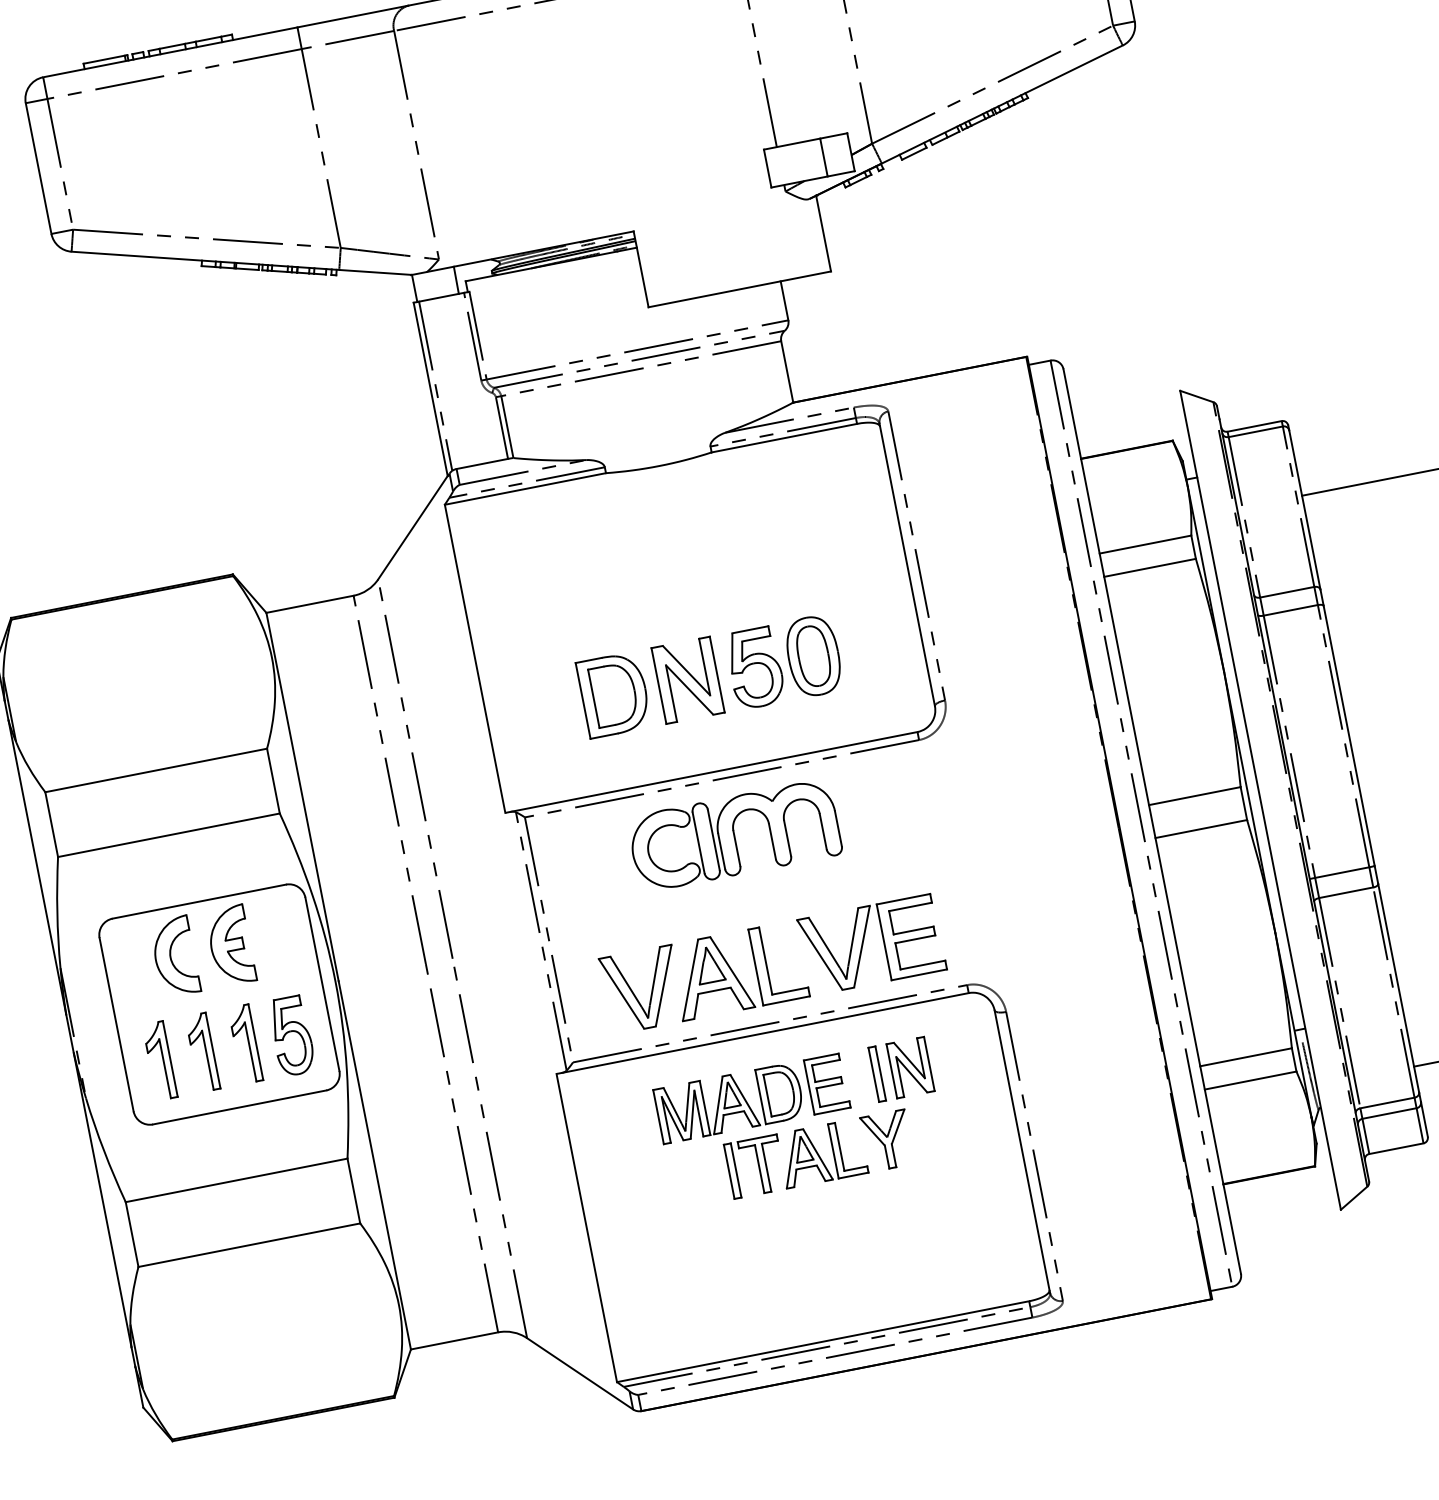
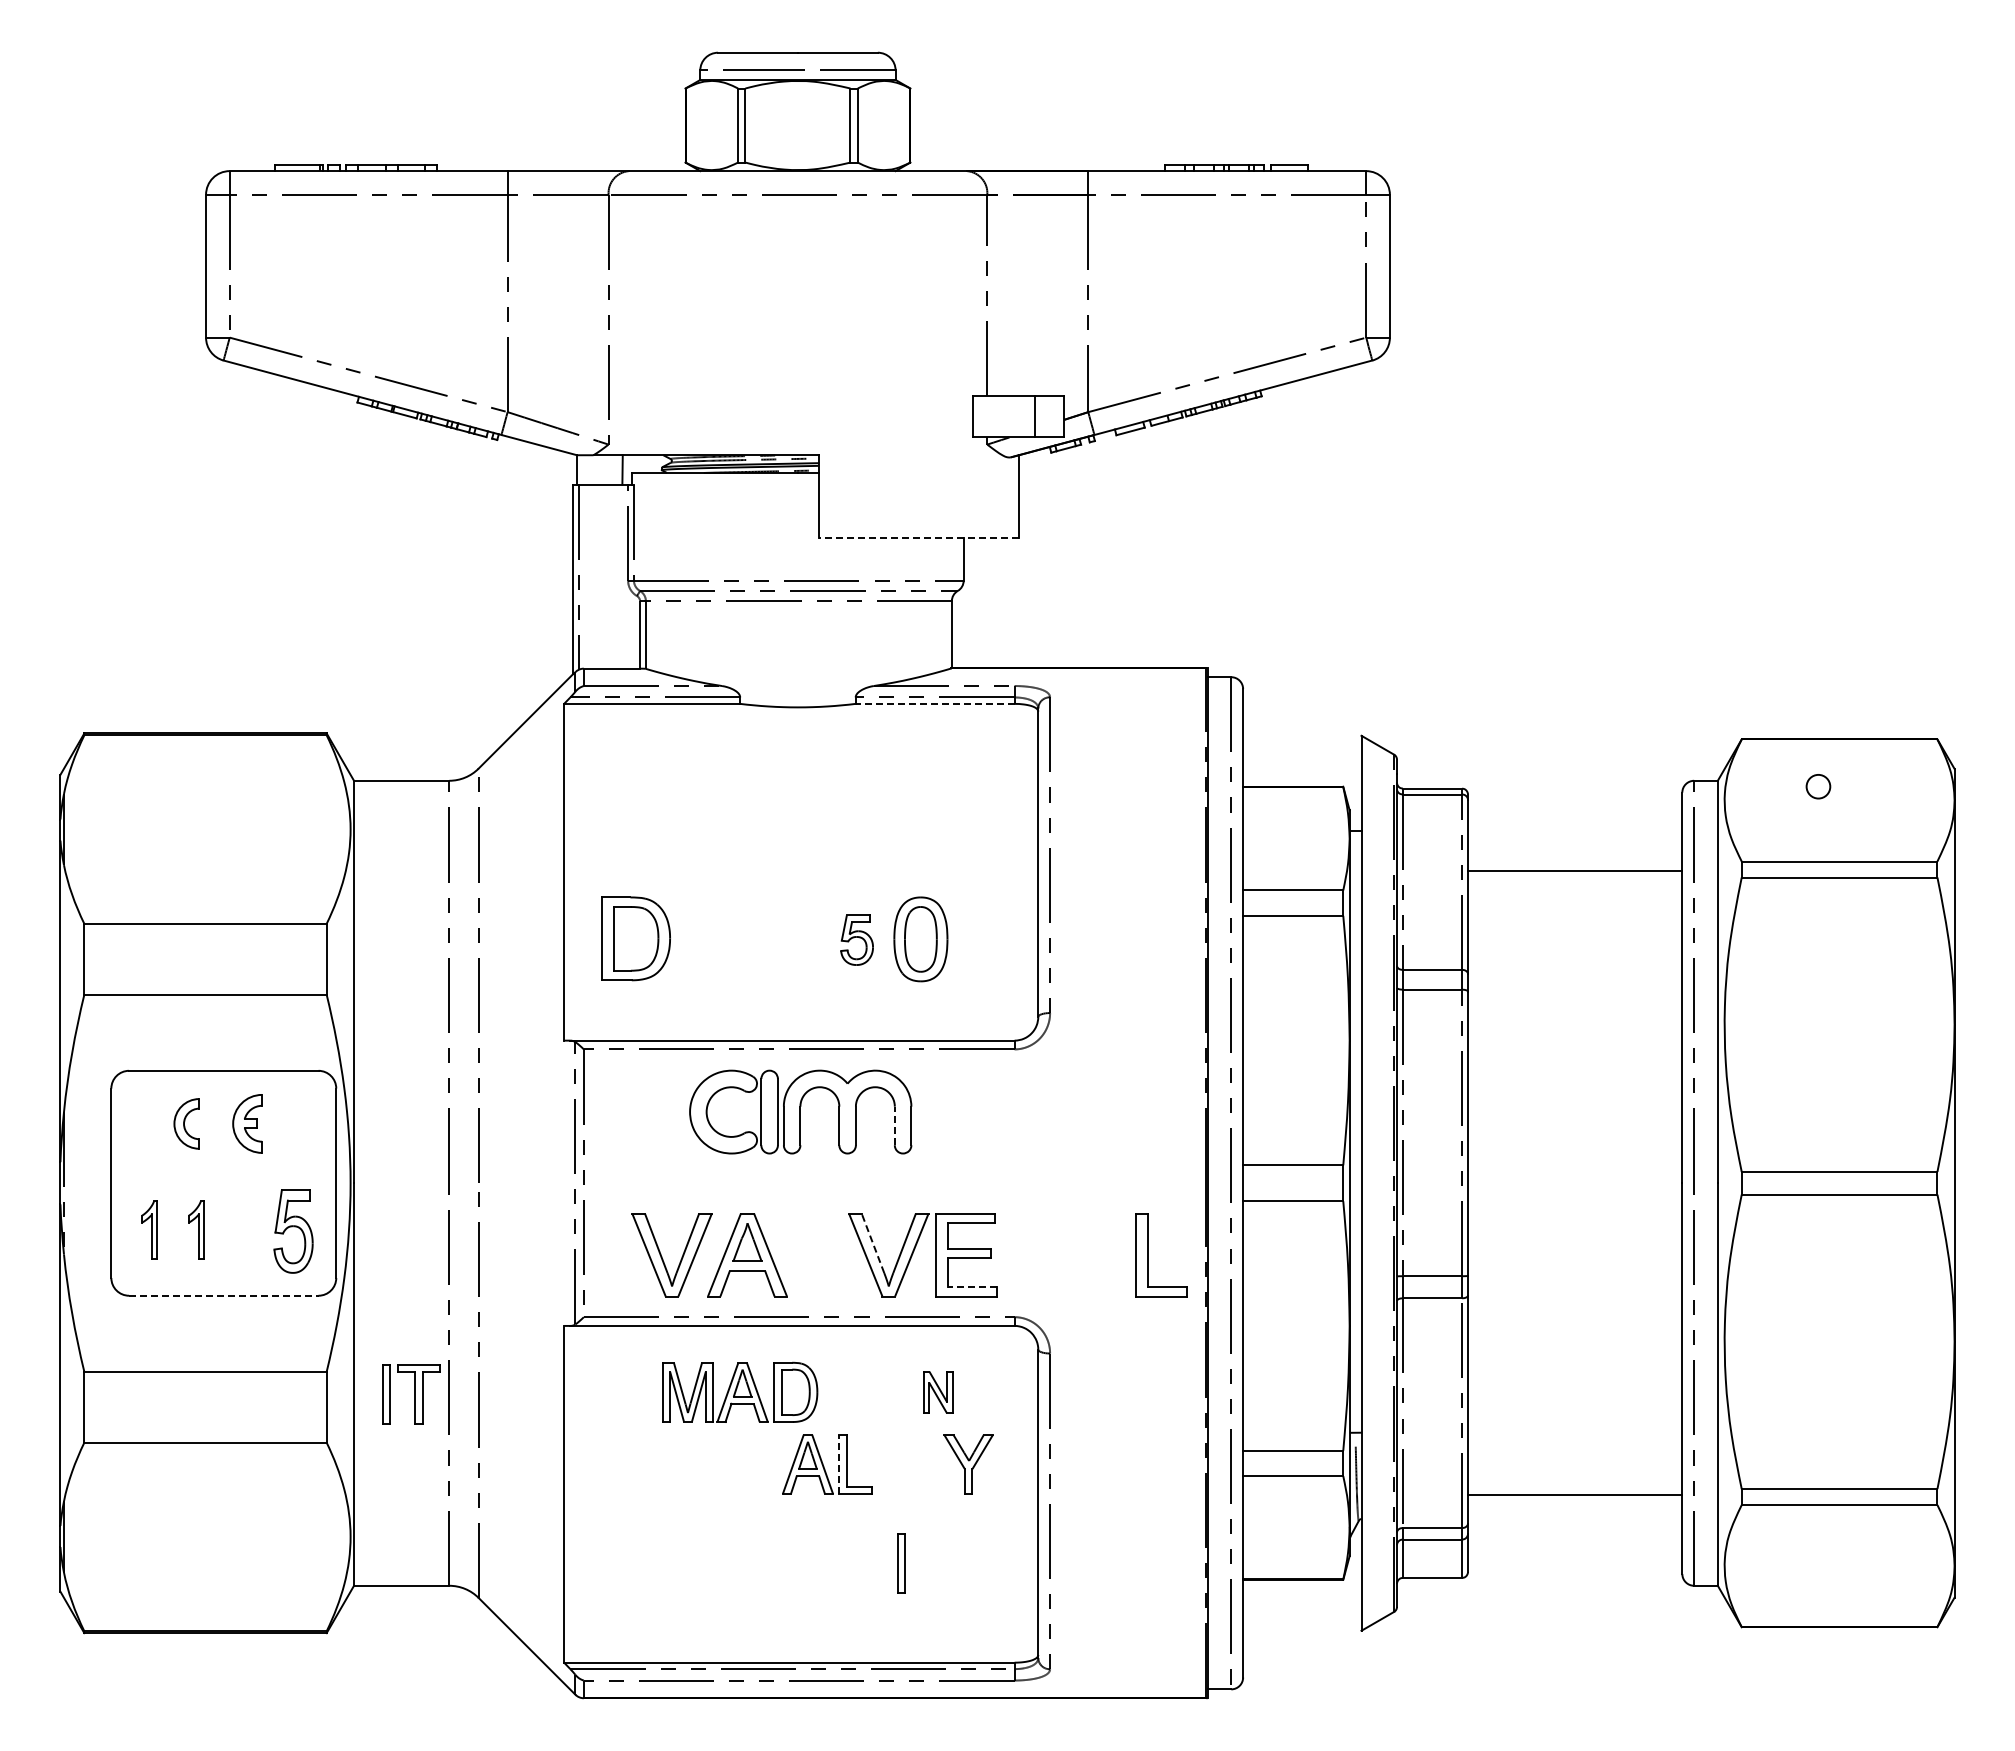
line: (739, 289) -> (918, 538), solid -> dashed
line: (783, 437) -> (934, 703), solid -> dashed
part: (754, 668) -> (856, 940), size x0.6
part: (687, 680) -> (783, 938), removed
part: (613, 694) -> (635, 938), moved
line: (822, 831) -> (894, 1125), solid -> dashed
line: (824, 943) -> (873, 1243), solid -> dashed
part: (230, 945) -> (247, 1123), size x0.7
part: (174, 956) -> (186, 1123), size x0.6
line: (922, 964) -> (971, 1286), solid -> dashed
part: (767, 965) -> (1148, 1255), moved
part: (245, 1044) -> (242, 1230), removed
part: (203, 1052) -> (196, 1230), size x0.7
part: (159, 1061) -> (149, 1230), size x0.7
part: (911, 1067) -> (938, 1392), size x0.7
part: (877, 1074) -> (901, 1563), moved
part: (826, 1084) -> (846, 1392), removed
line: (239, 1107) -> (223, 1295), solid -> dashed
part: (887, 1140) -> (968, 1464), moved
line: (833, 1151) -> (839, 1464), solid -> dashed
part: (755, 1166) -> (411, 1394), moved

